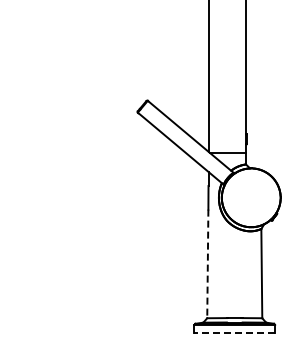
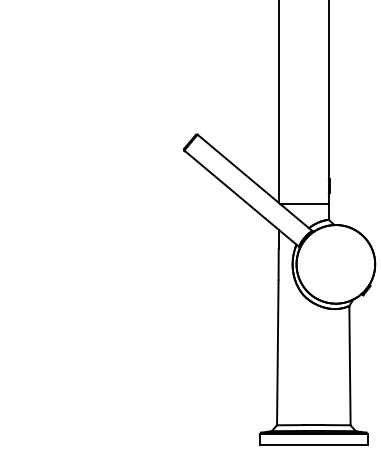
line: (207, 264) -> (277, 353), dashed -> solid
line: (234, 332) -> (313, 444), dashed -> solid

